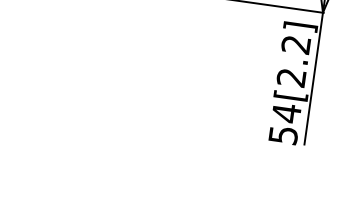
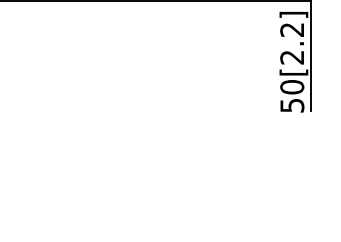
text: (286, 112) -> (292, 86), 54[2.2] -> 50[2.2]

